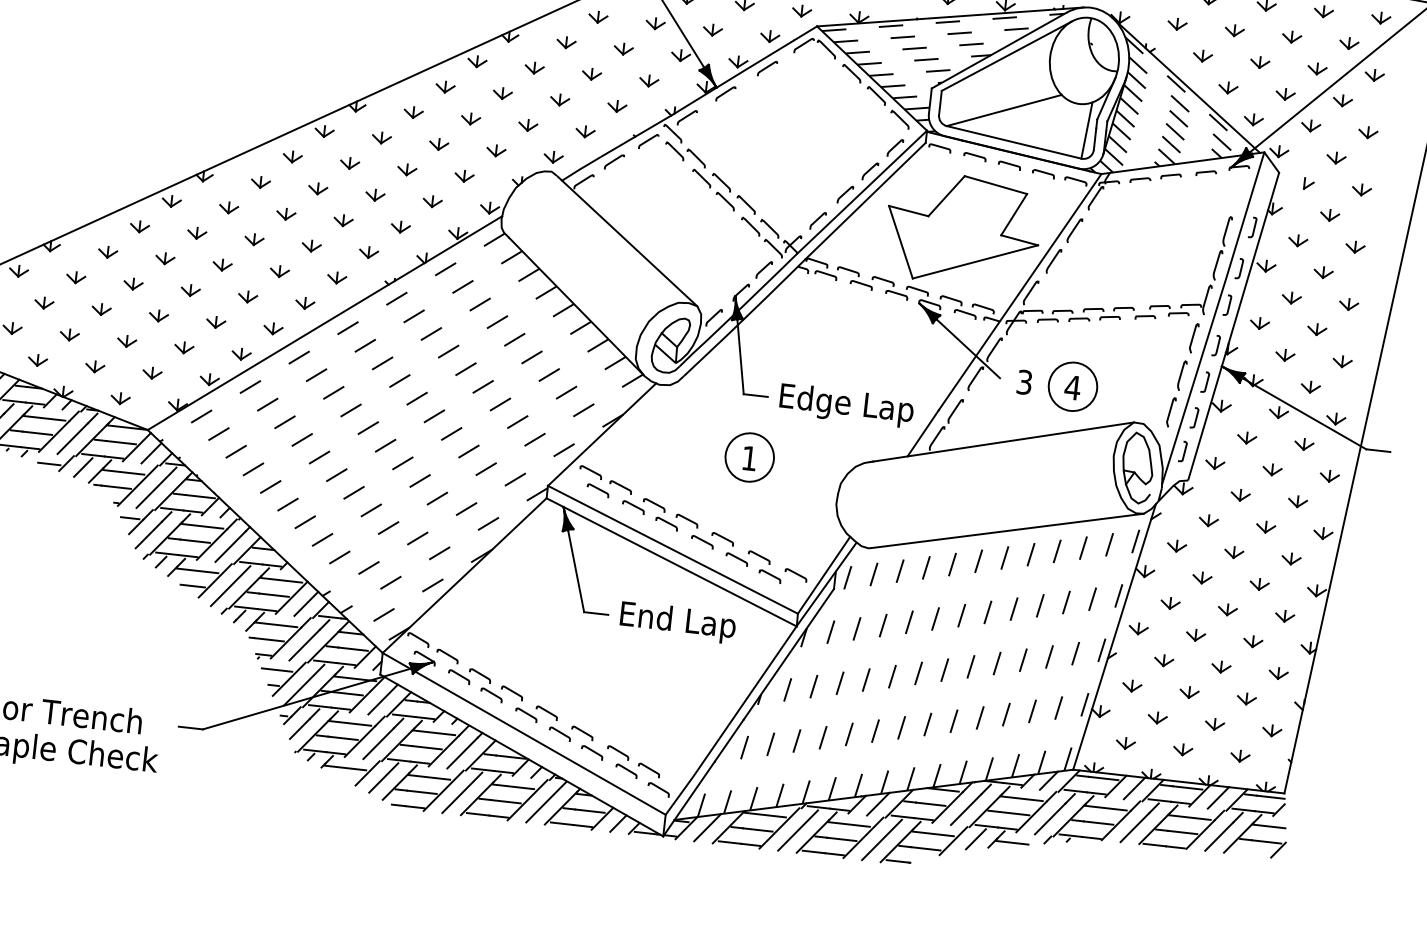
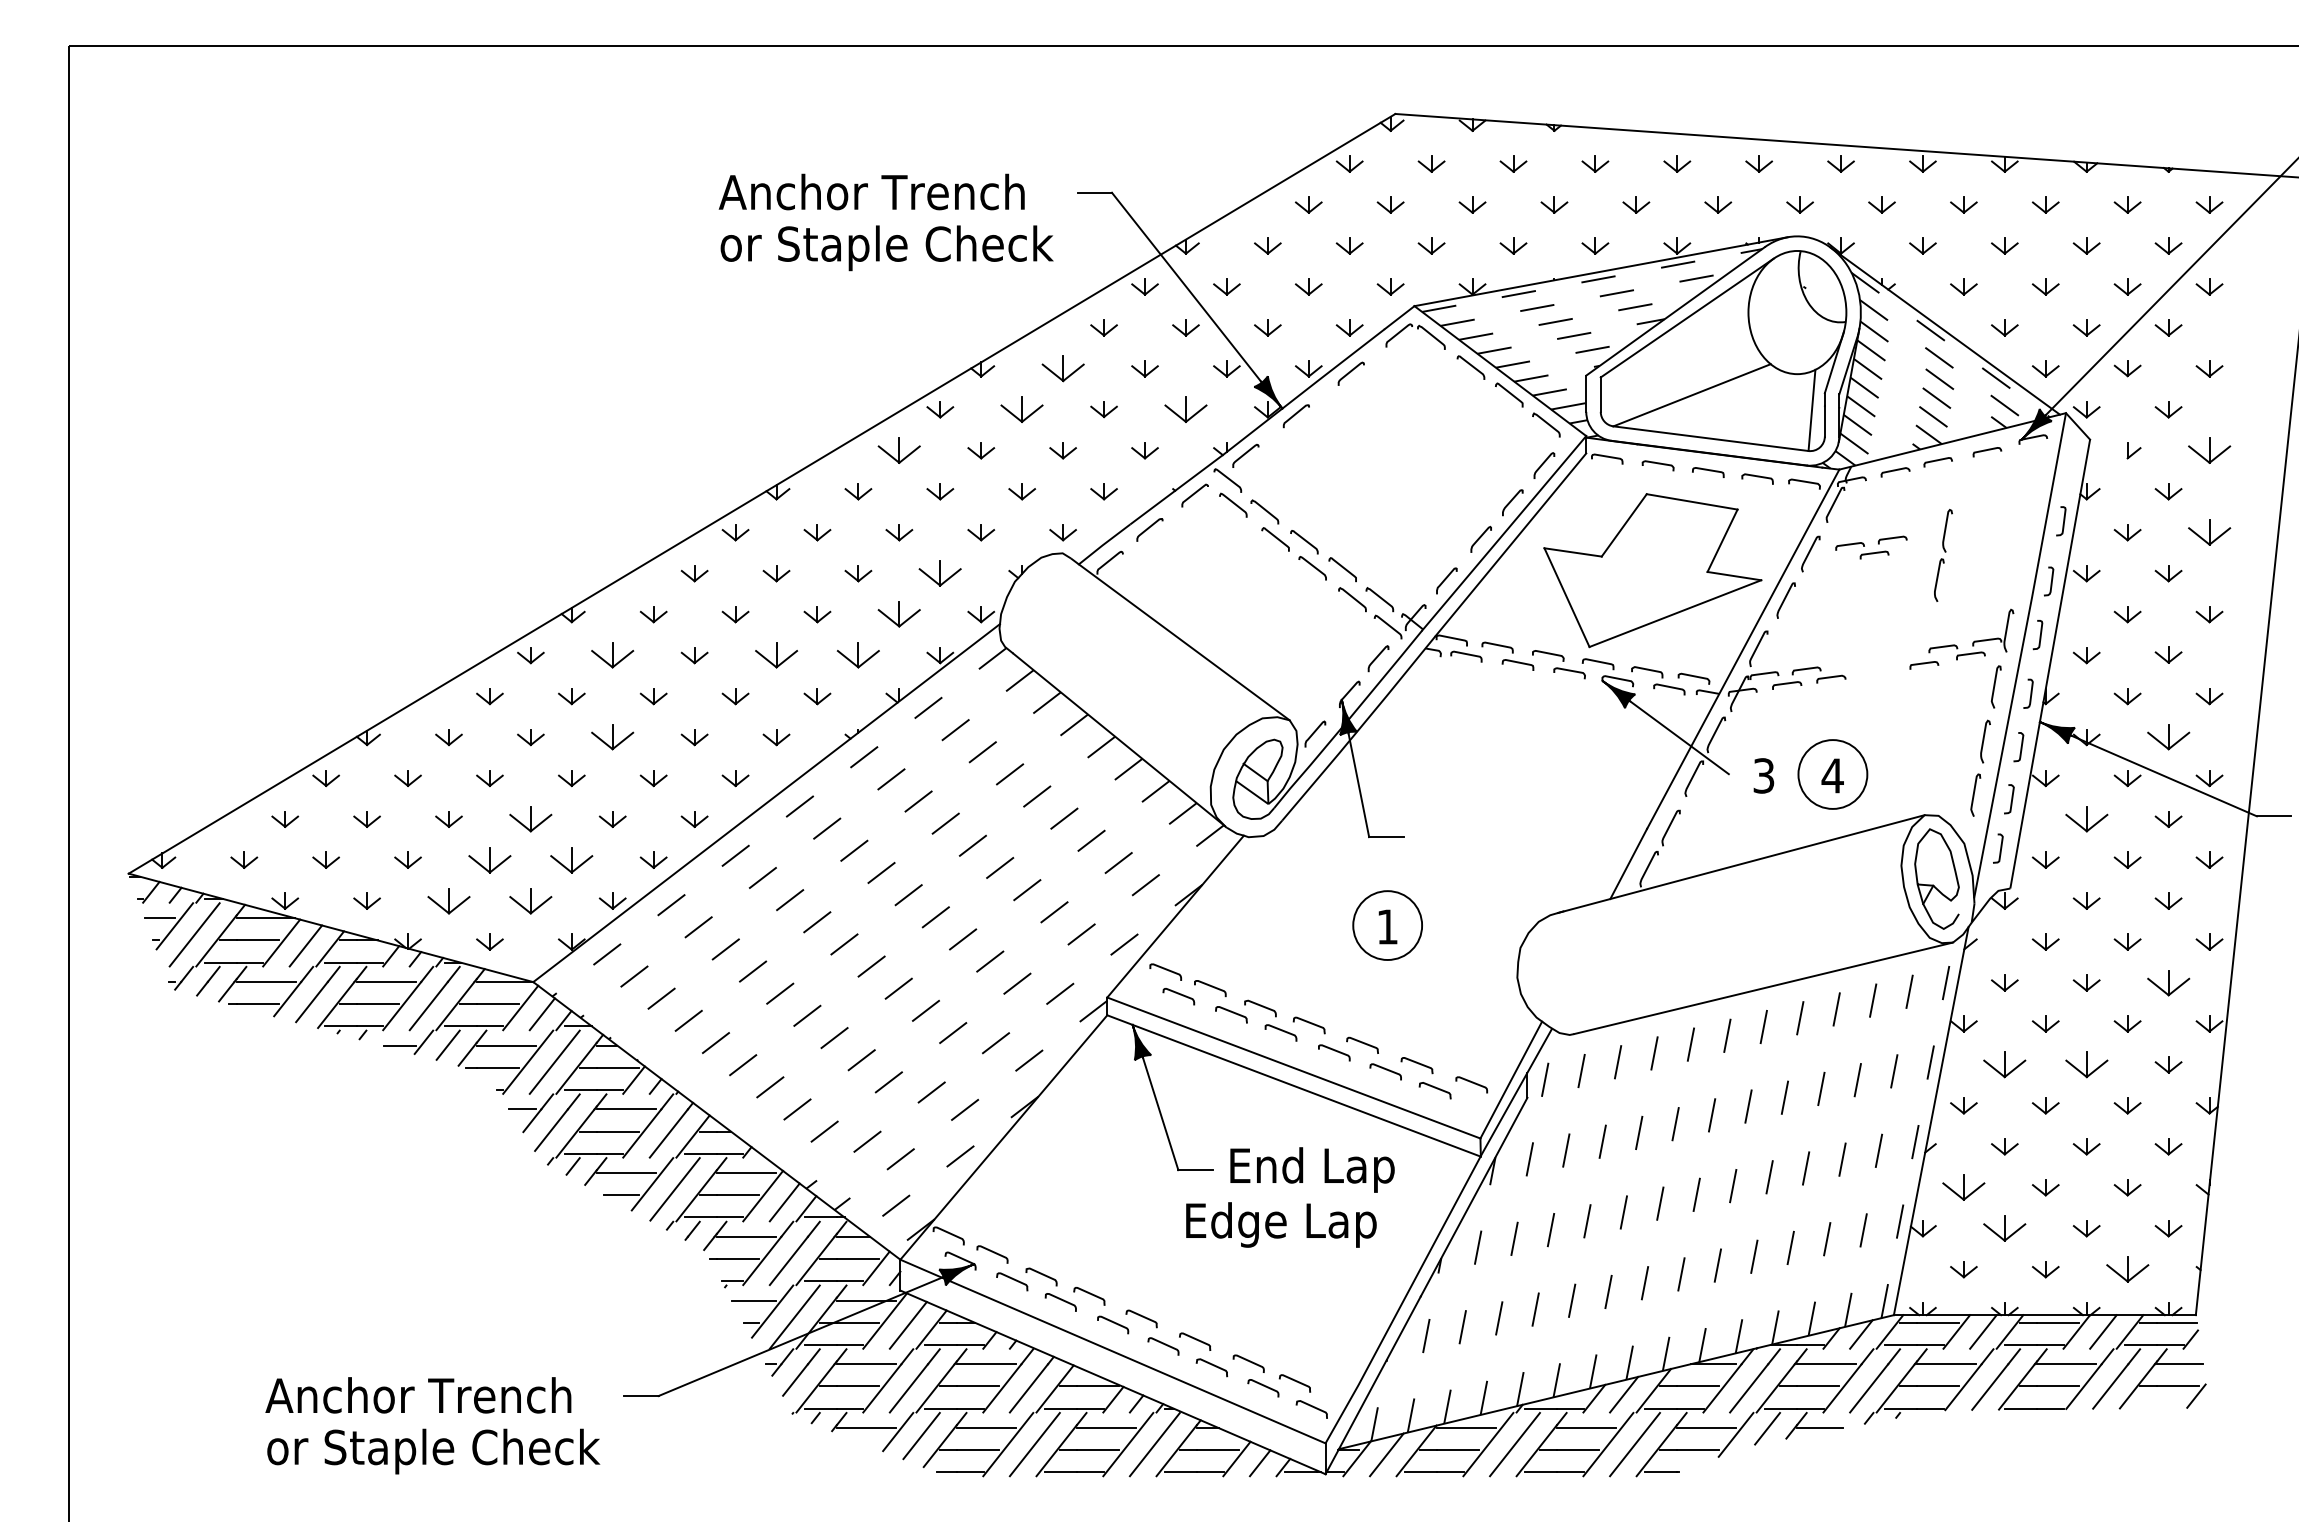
part: (566, 42) -> (1062, 368), size x1.6
part: (534, 67) -> (1022, 409), size x1.6
part: (648, 80) -> (1185, 409), size x1.6
part: (445, 86) -> (899, 450), size x1.6
part: (464, 176) -> (940, 573), size x1.6
part: (1361, 189) -> (2209, 450), size x1.6
part: (432, 201) -> (899, 614), size x1.6
part: (228, 207) -> (612, 655), size x1.6
part: (343, 220) -> (776, 655), size x1.6
part: (400, 227) -> (858, 655), size x1.6
part: (1355, 247) -> (2209, 532), size x1.6
part: (1222, 248) -> (1943, 555), moved
part: (222, 265) -> (612, 737), size x1.6
part: (1108, 312) -> (1871, 547), moved
part: (158, 316) -> (530, 819), size x1.6
part: (126, 340) -> (489, 859), size x1.6
part: (184, 347) -> (571, 859), size x1.6
part: (94, 366) -> (448, 900), size x1.6
part: (152, 372) -> (530, 900), size x1.6
part: (1310, 387) -> (2168, 737), size x1.6
text: (846, 405) -> (1281, 1224), moved
part: (1246, 438) -> (2086, 819), size x1.6
part: (1291, 558) -> (2168, 982), size x1.6
part: (1170, 603) -> (2004, 1064), size x1.6
part: (1227, 609) -> (2086, 1064), size x1.6
part: (1131, 685) -> (1963, 1187), size x1.6
part: (1157, 717) -> (2004, 1228), size x1.6
part: (1240, 756) -> (2127, 1269), size x1.6

